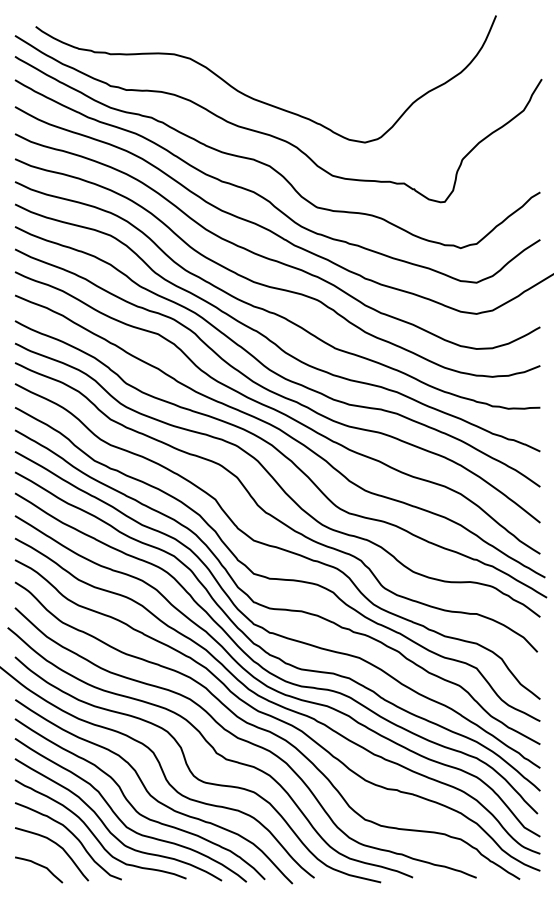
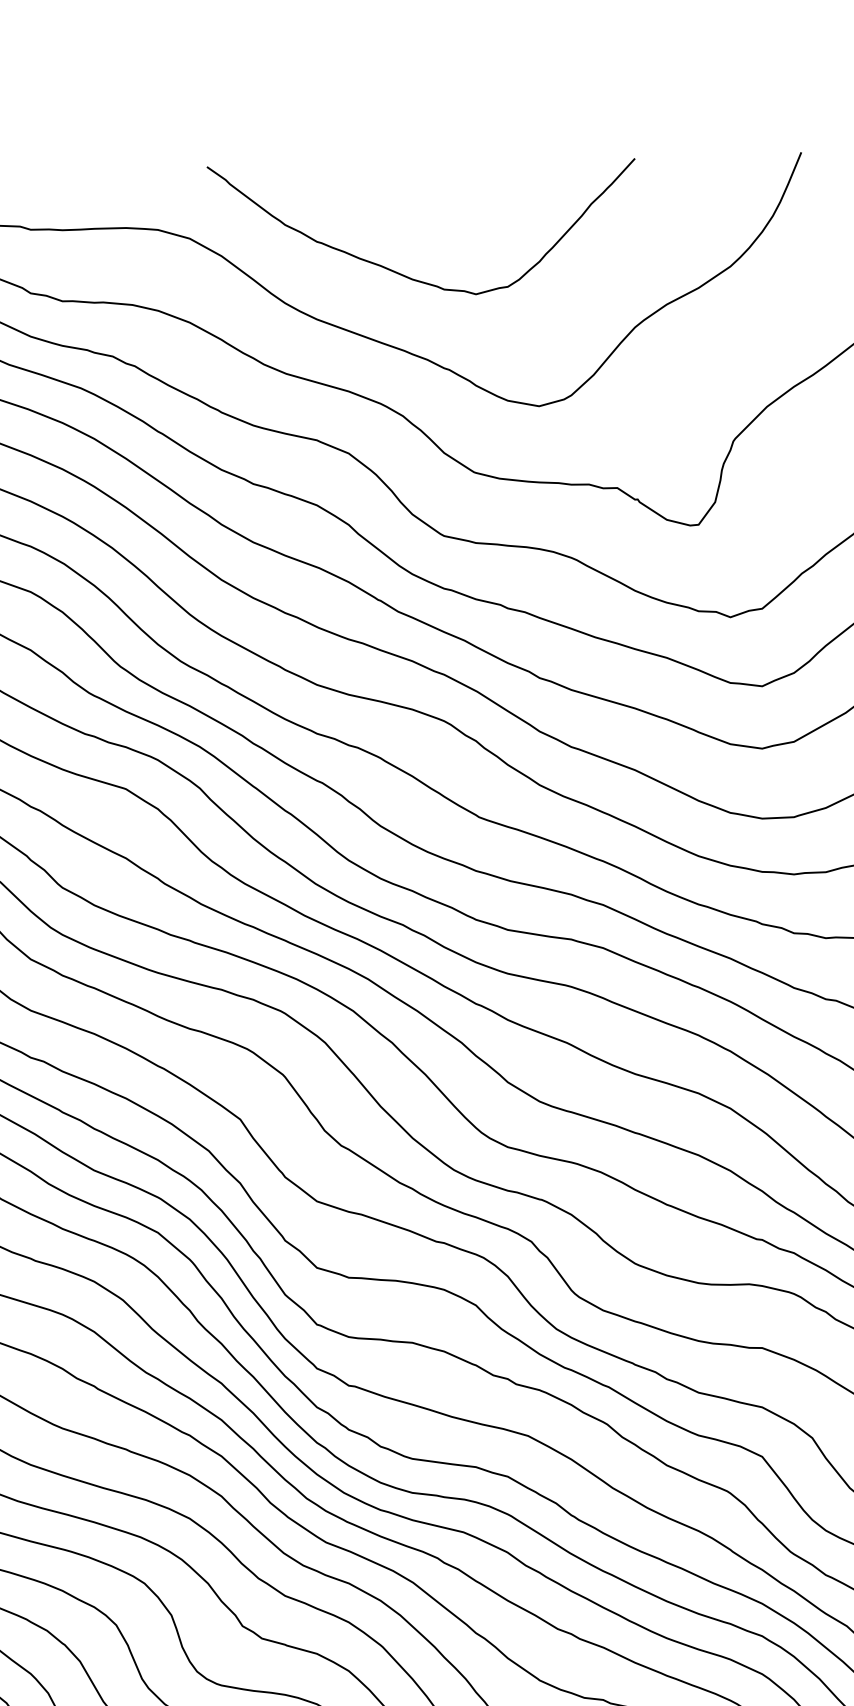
curve: (298, 76) -> (406, 274), added

